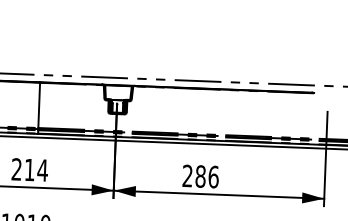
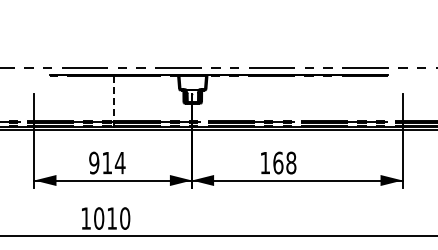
line: (39, 105) -> (114, 98), solid -> dashed
text: (17, 168) -> (94, 162), 214 -> 914
text: (200, 176) -> (278, 162), 286 -> 168

